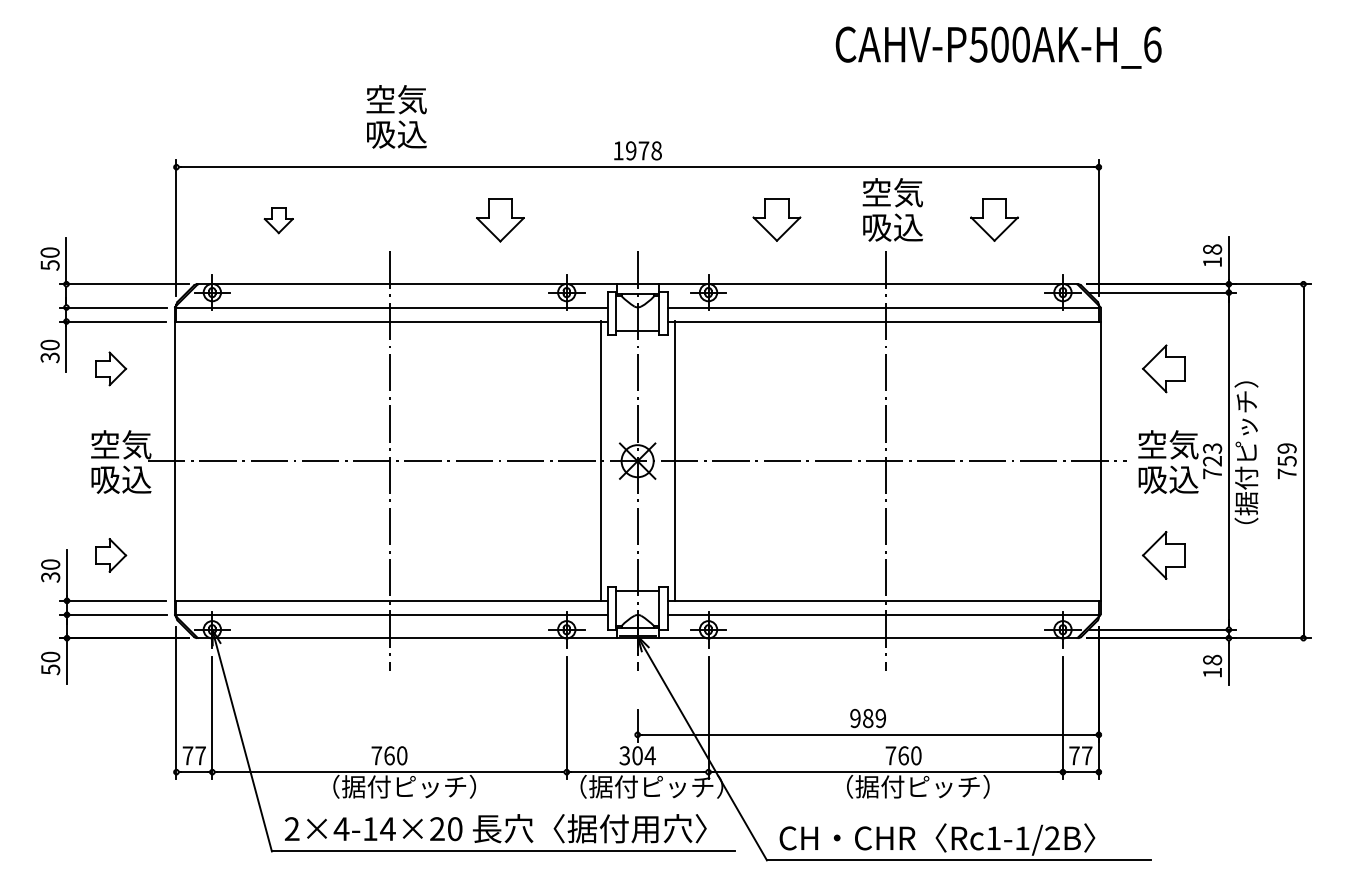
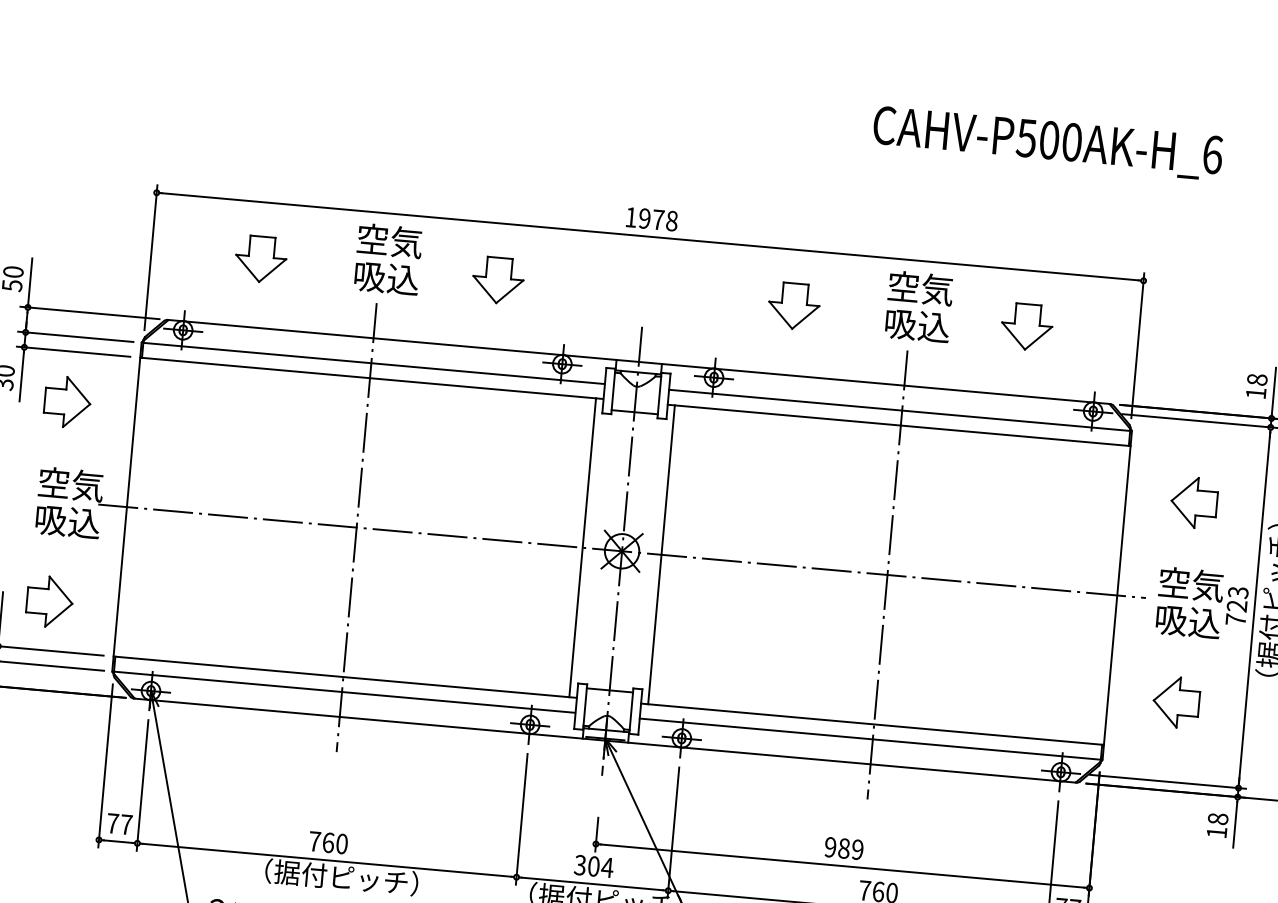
text: (396, 116) -> (388, 258), moved
part: (278, 220) -> (260, 259), size x1.67
part: (111, 368) -> (68, 401), size x1.43
part: (111, 555) -> (50, 601), size x1.43

